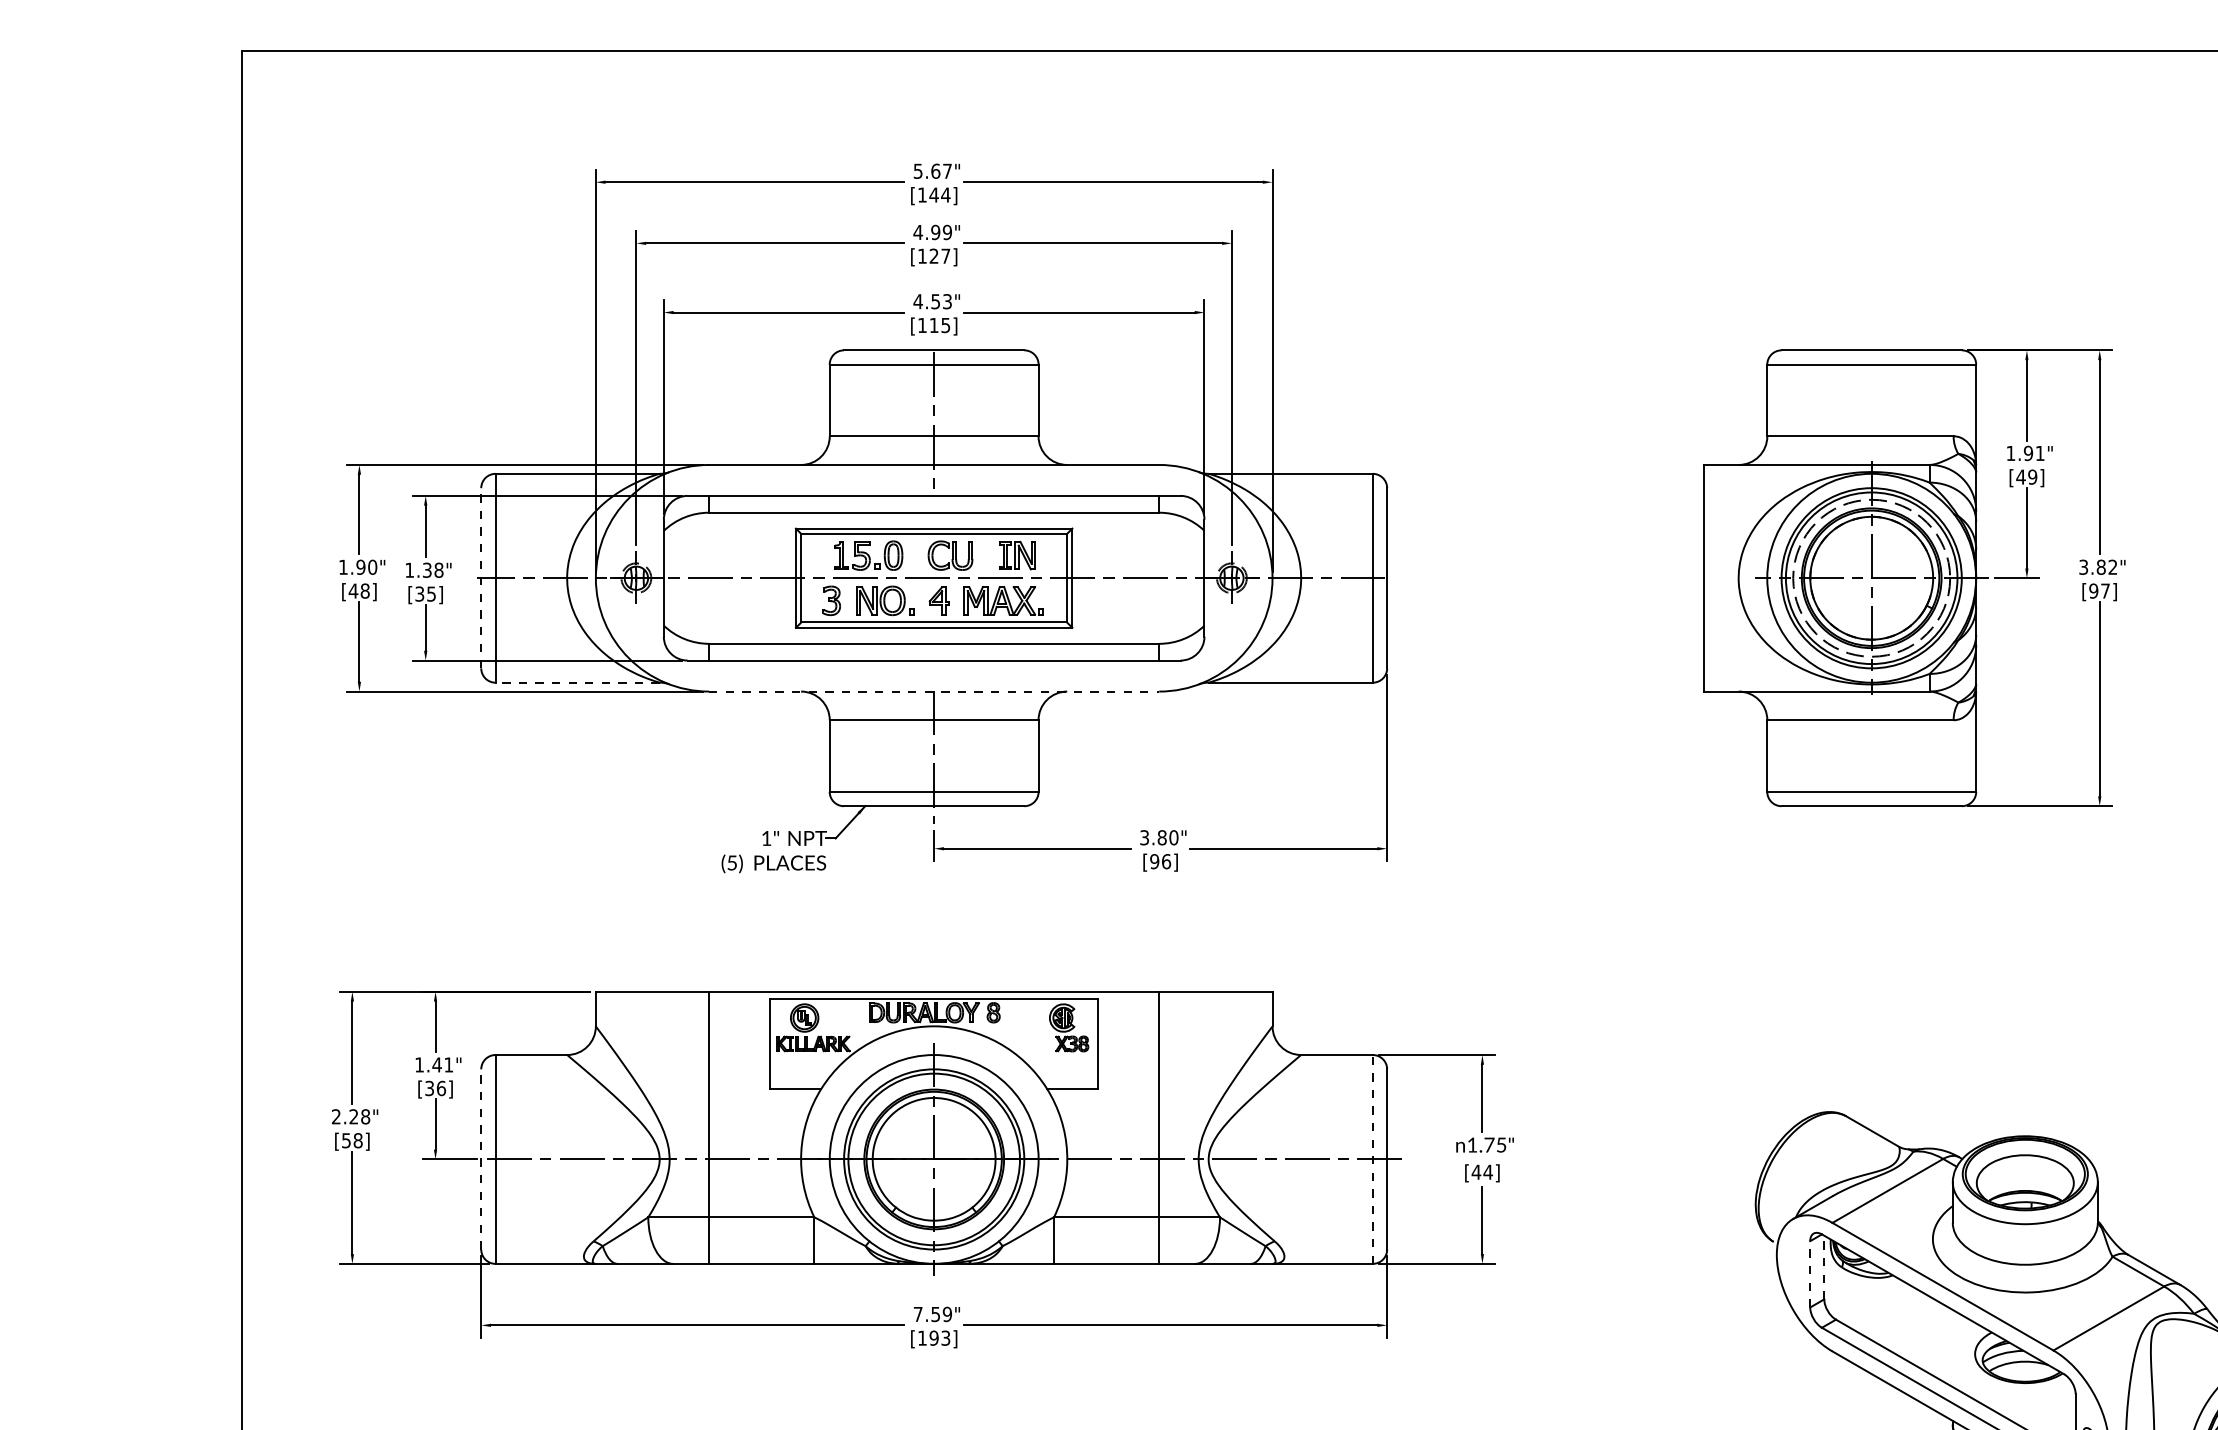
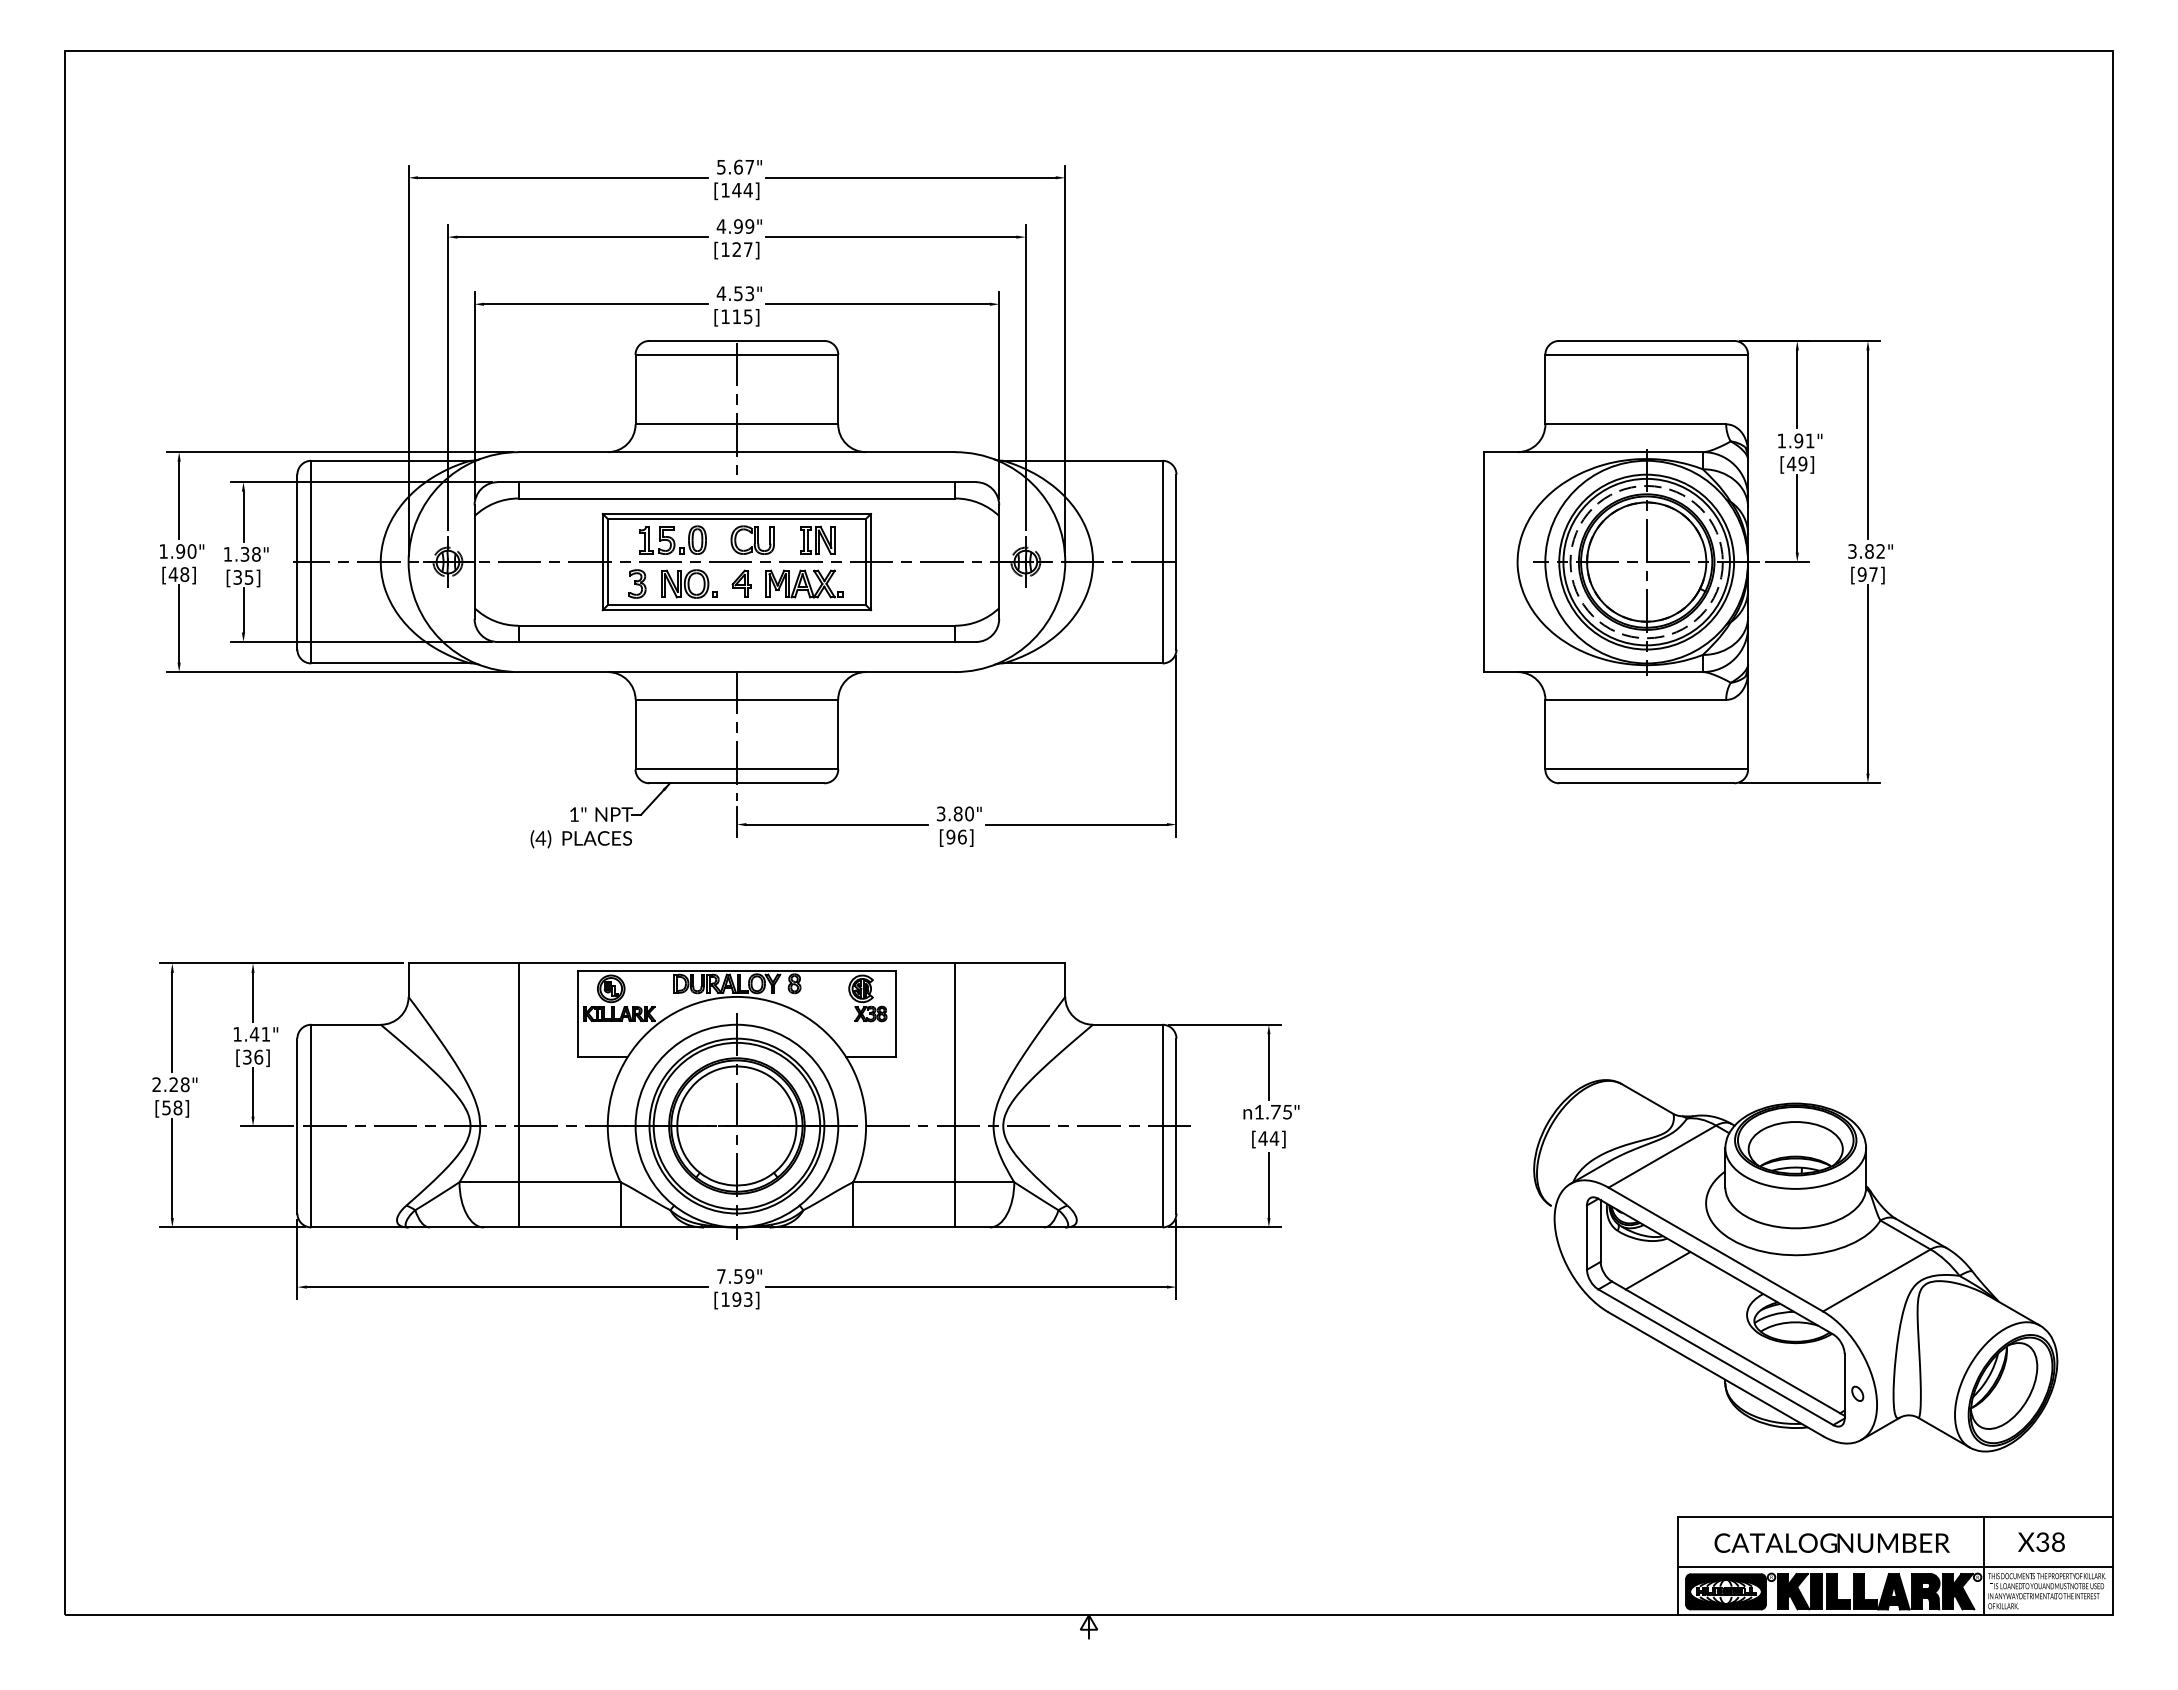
line: (481, 577) -> (297, 561), dashed -> solid
line: (577, 682) -> (390, 663), dashed -> solid
line: (934, 692) -> (737, 672), dashed -> solid
text: (731, 863) -> (540, 838), (5) -> (4)
line: (481, 1158) -> (297, 1125), dashed -> solid
line: (1372, 1158) -> (1162, 1125), dashed -> solid
line: (1824, 1268) -> (1600, 1231), dashed -> solid
line: (1810, 1274) -> (1587, 1237), dashed -> solid
line: (1882, 1308) -> (1657, 1270), added

